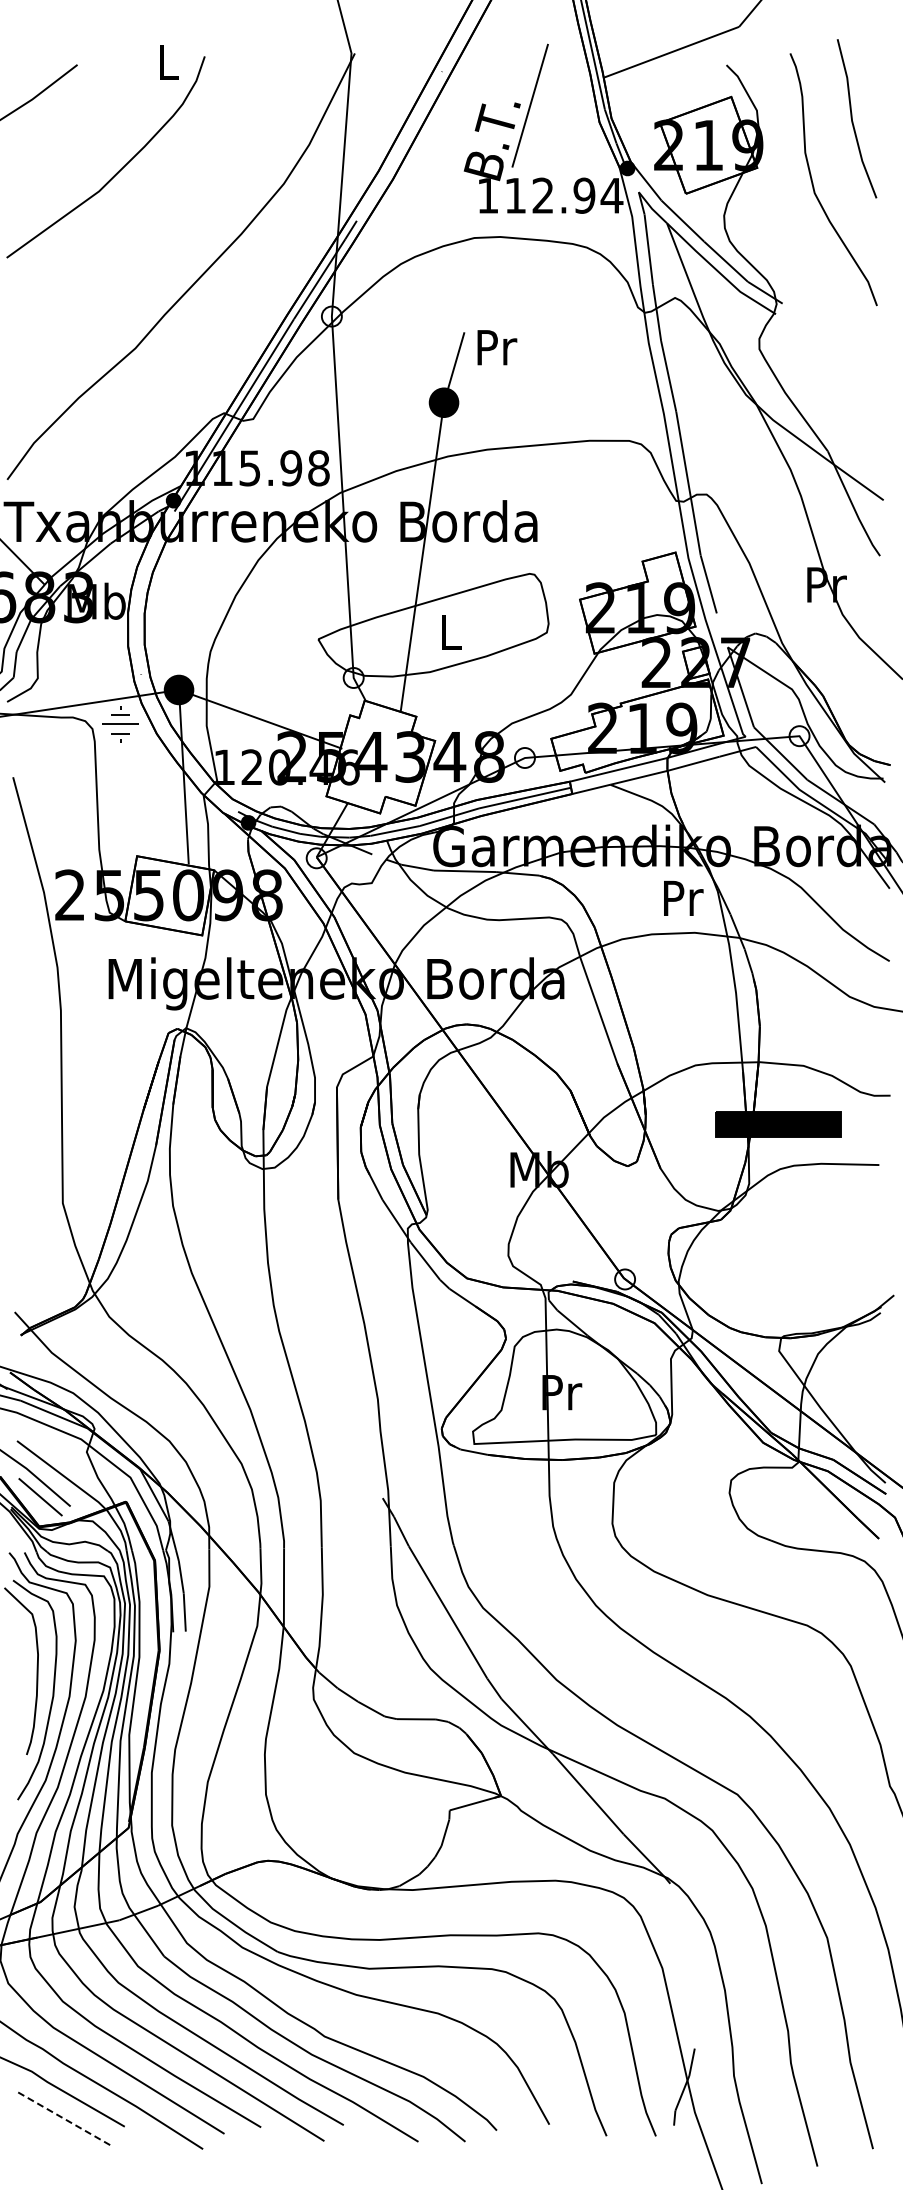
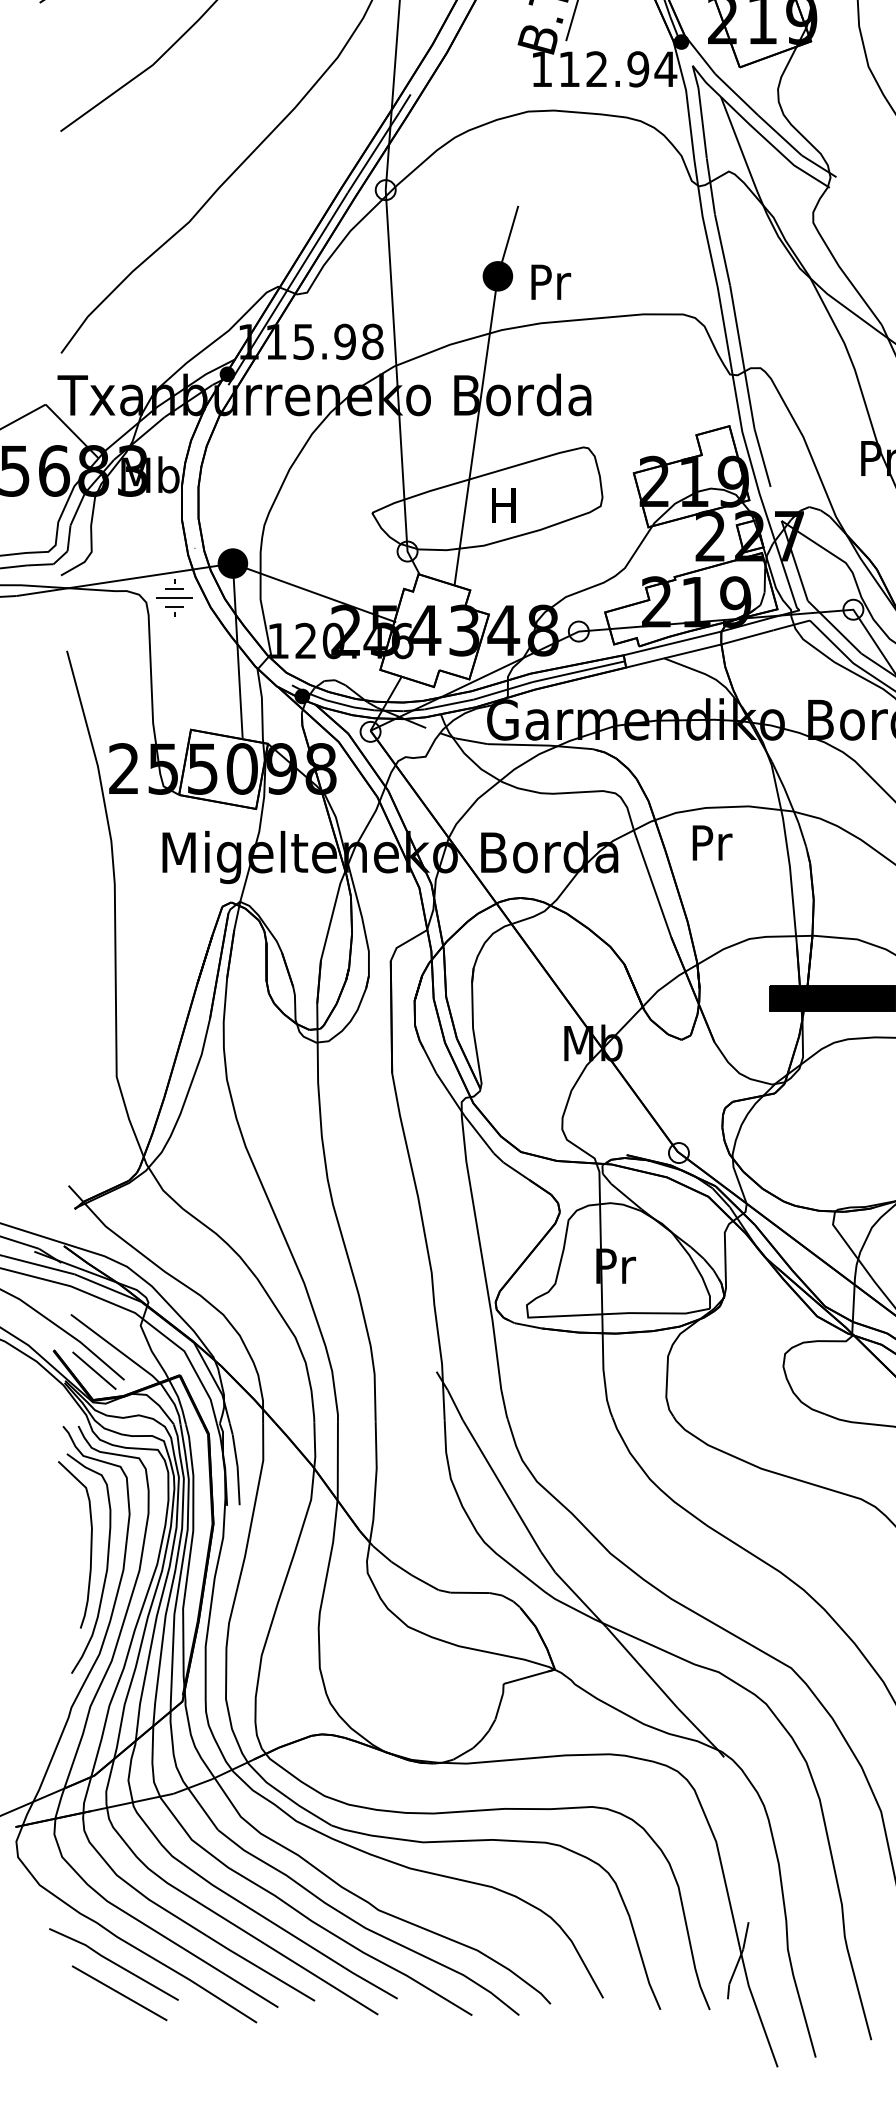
text: (497, 347) -> (551, 282), moved
text: (449, 632) -> (503, 506), L -> H
text: (683, 898) -> (712, 843), moved
line: (65, 2119) -> (119, 1993), dashed -> solid

